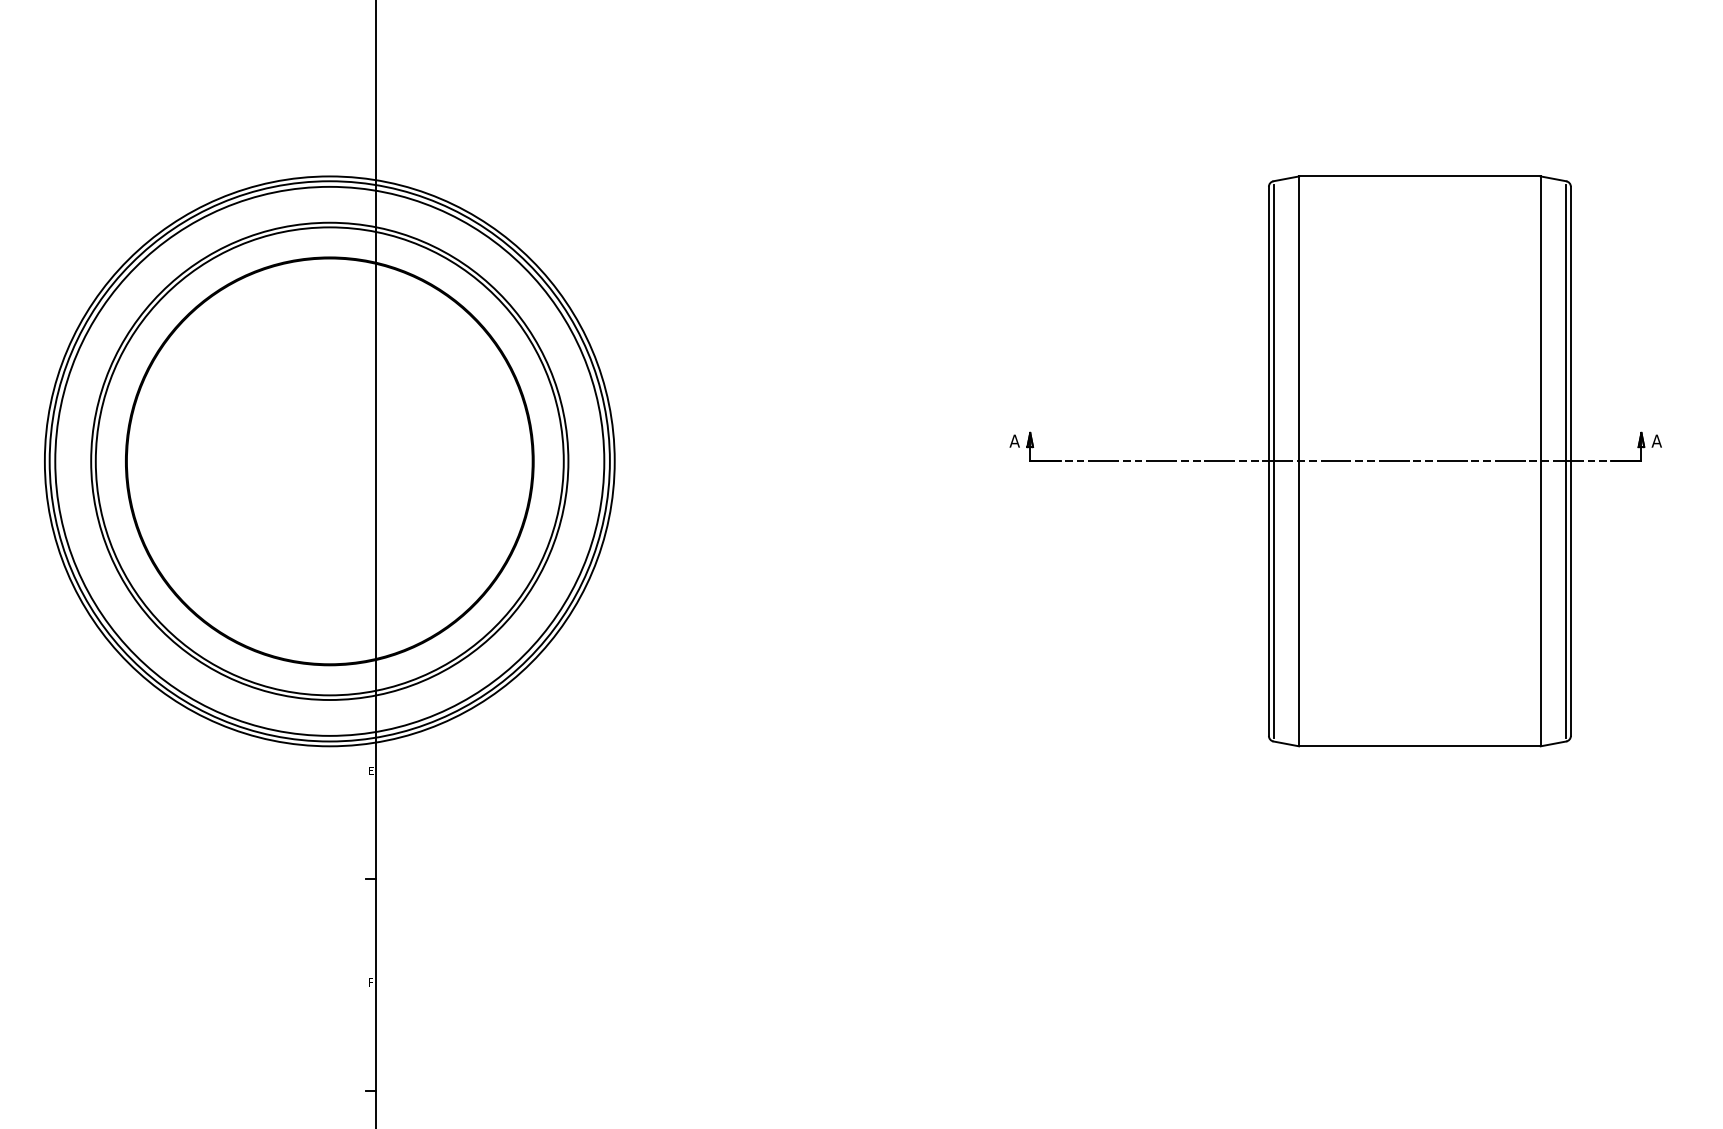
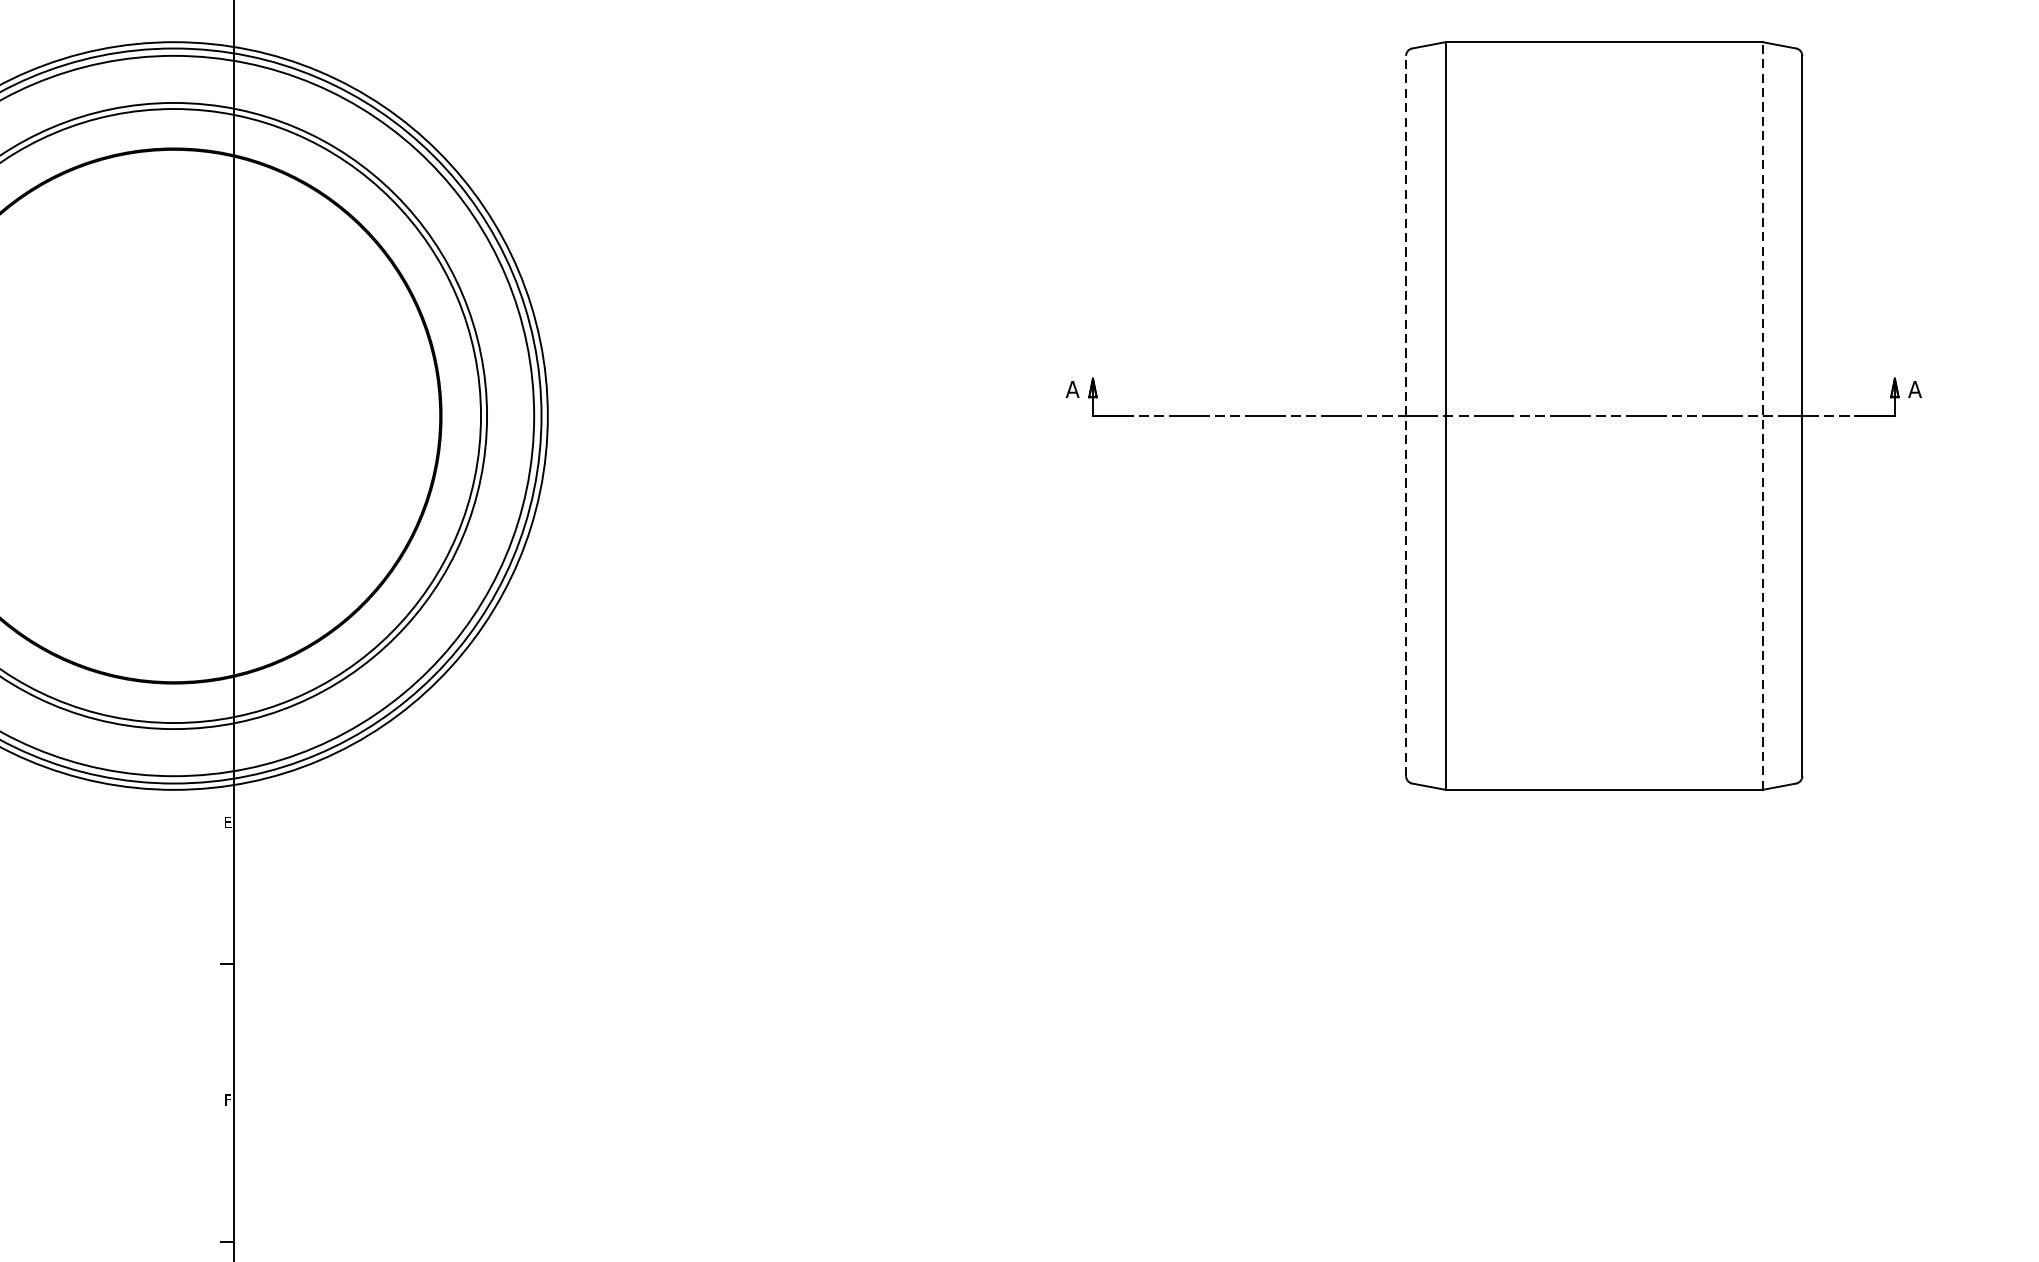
line: (1268, 461) -> (1405, 416), solid -> dashed
line: (1273, 461) -> (1412, 416), removed
line: (1540, 461) -> (1762, 416), solid -> dashed
line: (1566, 461) -> (1796, 416), removed

